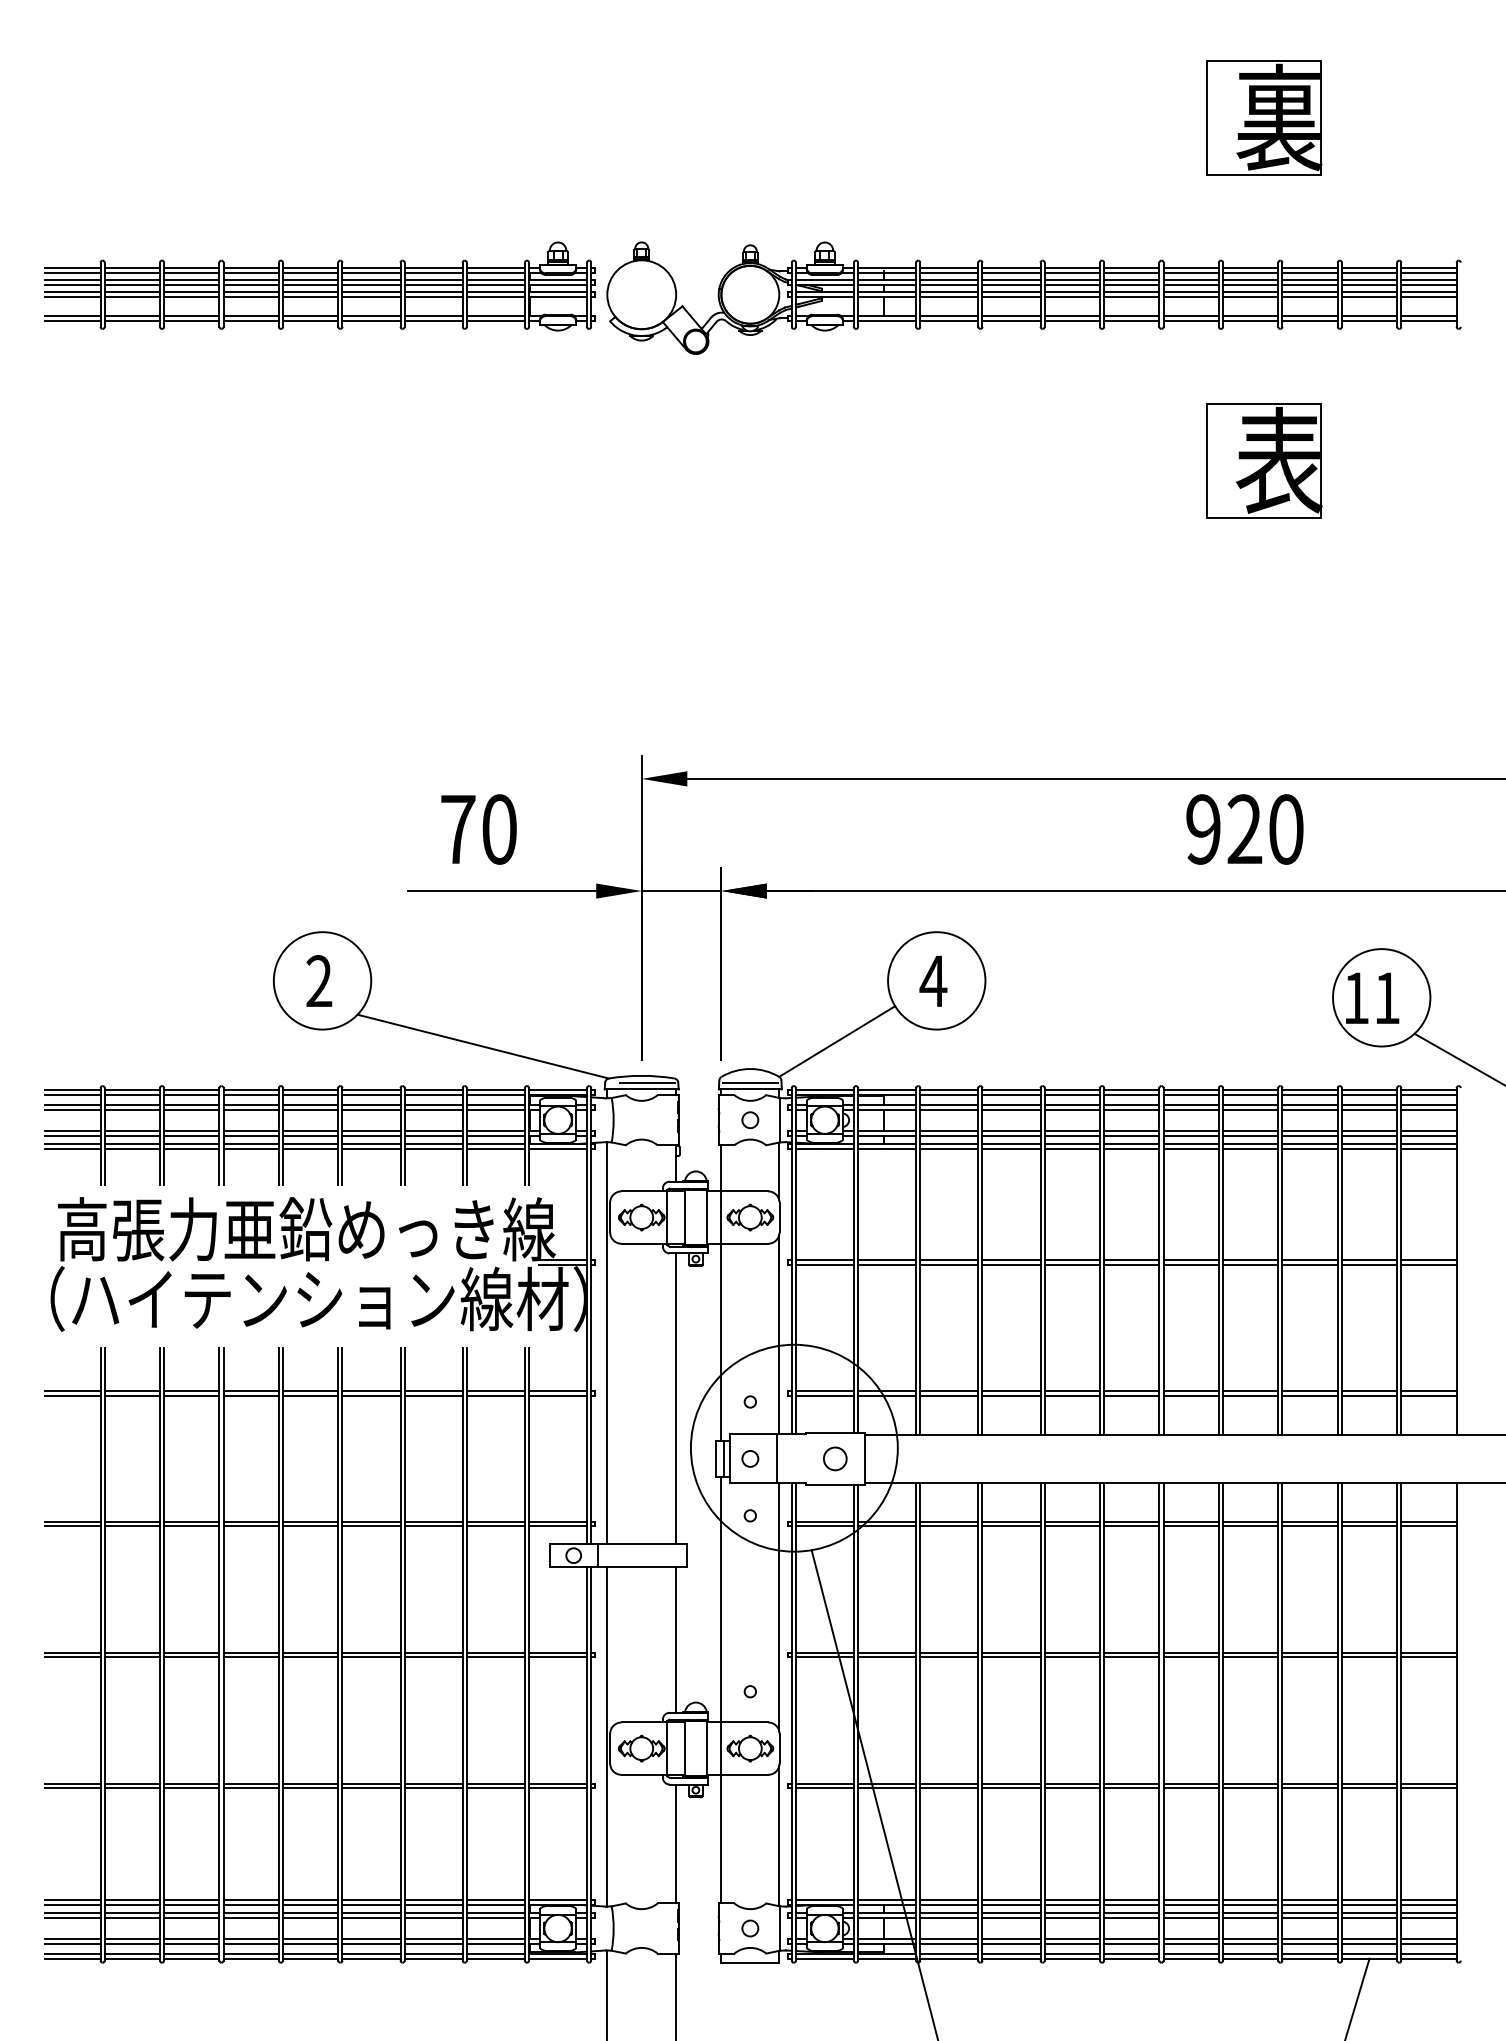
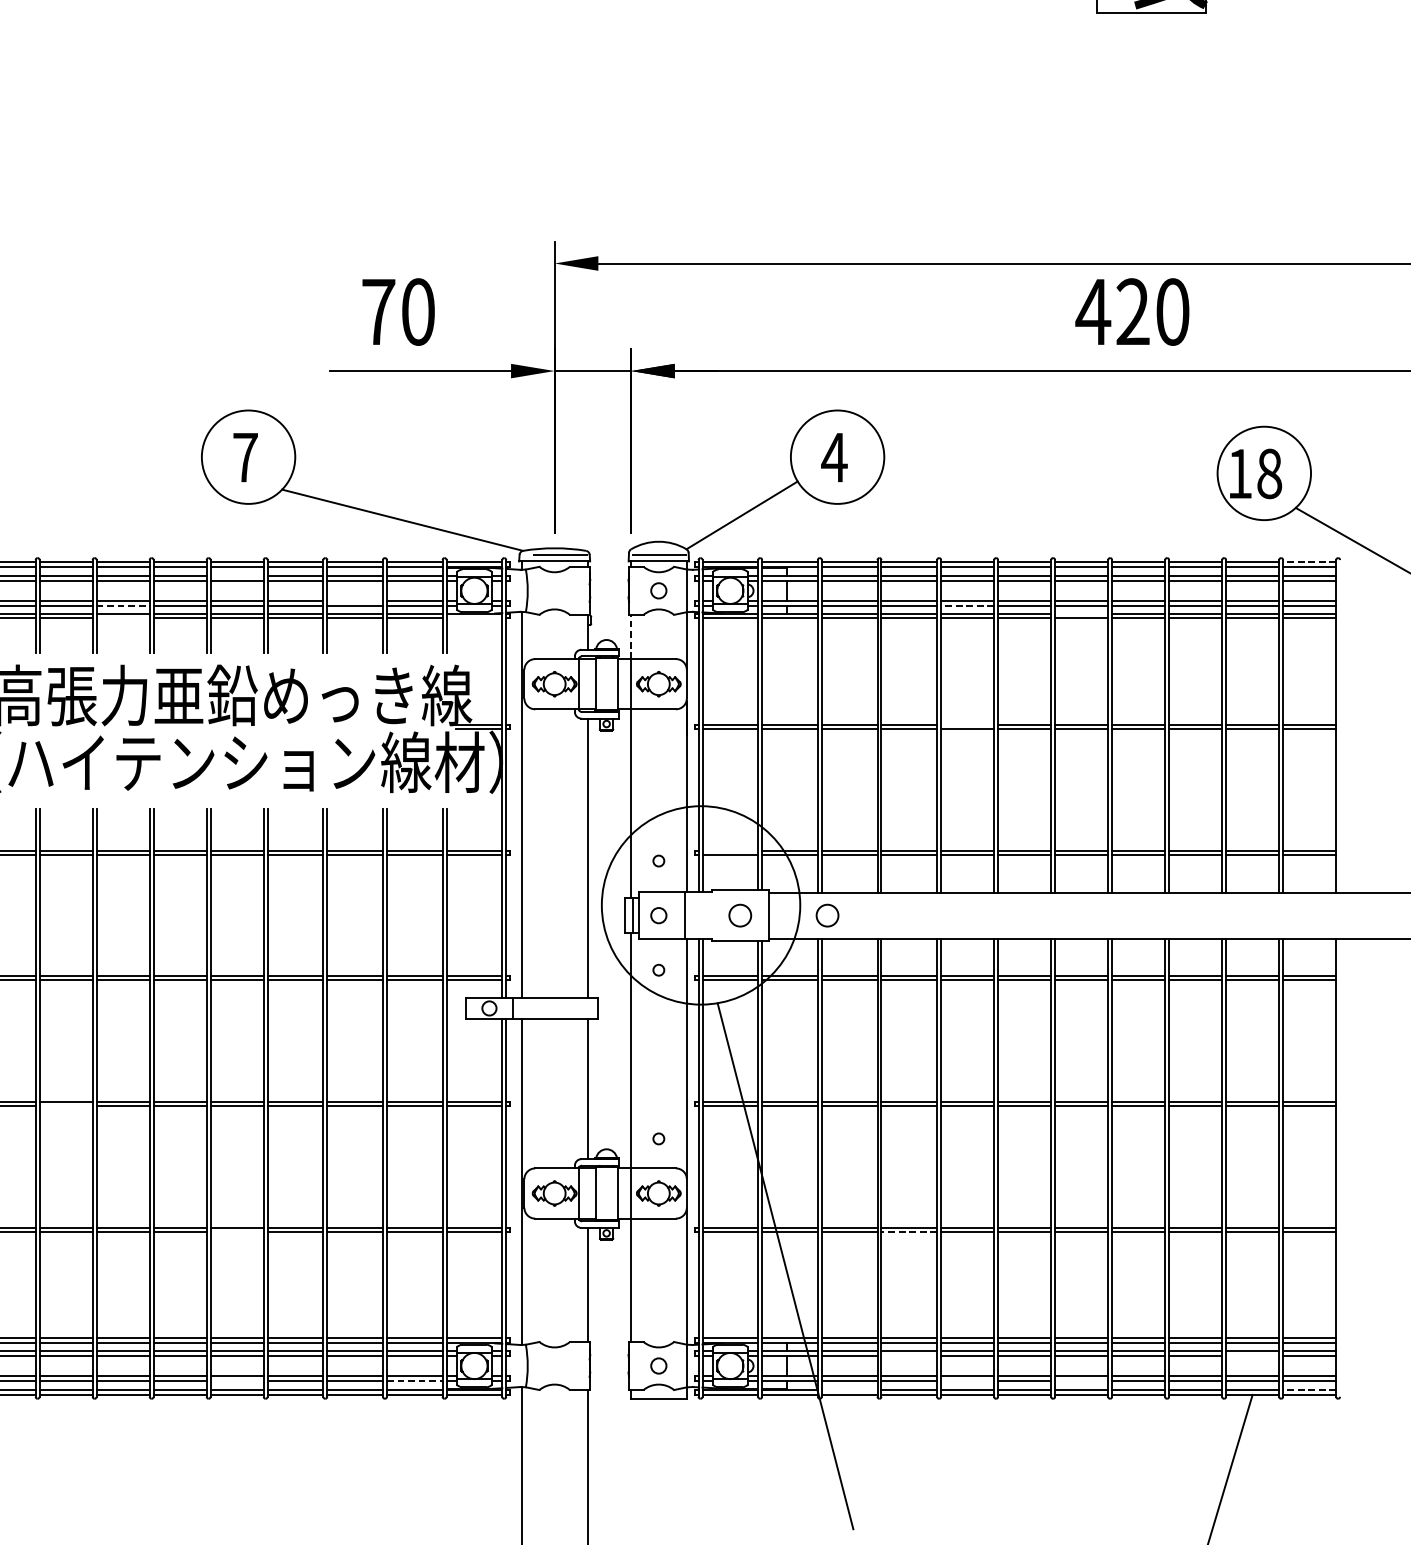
text: (1203, 829) -> (1093, 312), 920 -> 420
text: (319, 980) -> (245, 456), 2 -> 7
text: (1387, 998) -> (1269, 474), 11 -> 18
line: (1428, 1090) -> (1309, 562), solid -> dashed
line: (310, 1104) -> (237, 575), removed
line: (433, 1130) -> (354, 600), removed
line: (191, 1135) -> (122, 605), solid -> dashed
line: (1072, 1135) -> (967, 605), solid -> dashed
line: (1190, 1143) -> (1080, 613), removed
line: (191, 1148) -> (122, 617), removed
line: (558, 1148) -> (474, 617), removed
line: (721, 1167) -> (631, 636), solid -> dashed
line: (1072, 1260) -> (967, 725), removed
line: (824, 1391) -> (729, 851), removed
circle: (926, 1458) -> (827, 915), added
line: (132, 1657) -> (66, 1106), removed
line: (310, 1788) -> (237, 1231), removed
line: (1011, 1788) -> (909, 1231), solid -> dashed
line: (1011, 1918) -> (909, 1356), removed
line: (1369, 1918) -> (1252, 1356), removed
line: (310, 1944) -> (237, 1381), removed
line: (496, 1944) -> (415, 1381), solid -> dashed
line: (1072, 1944) -> (967, 1381), removed
line: (1190, 1944) -> (1080, 1381), removed
line: (949, 1953) -> (849, 1389), removed
line: (1428, 1953) -> (1309, 1389), solid -> dashed

